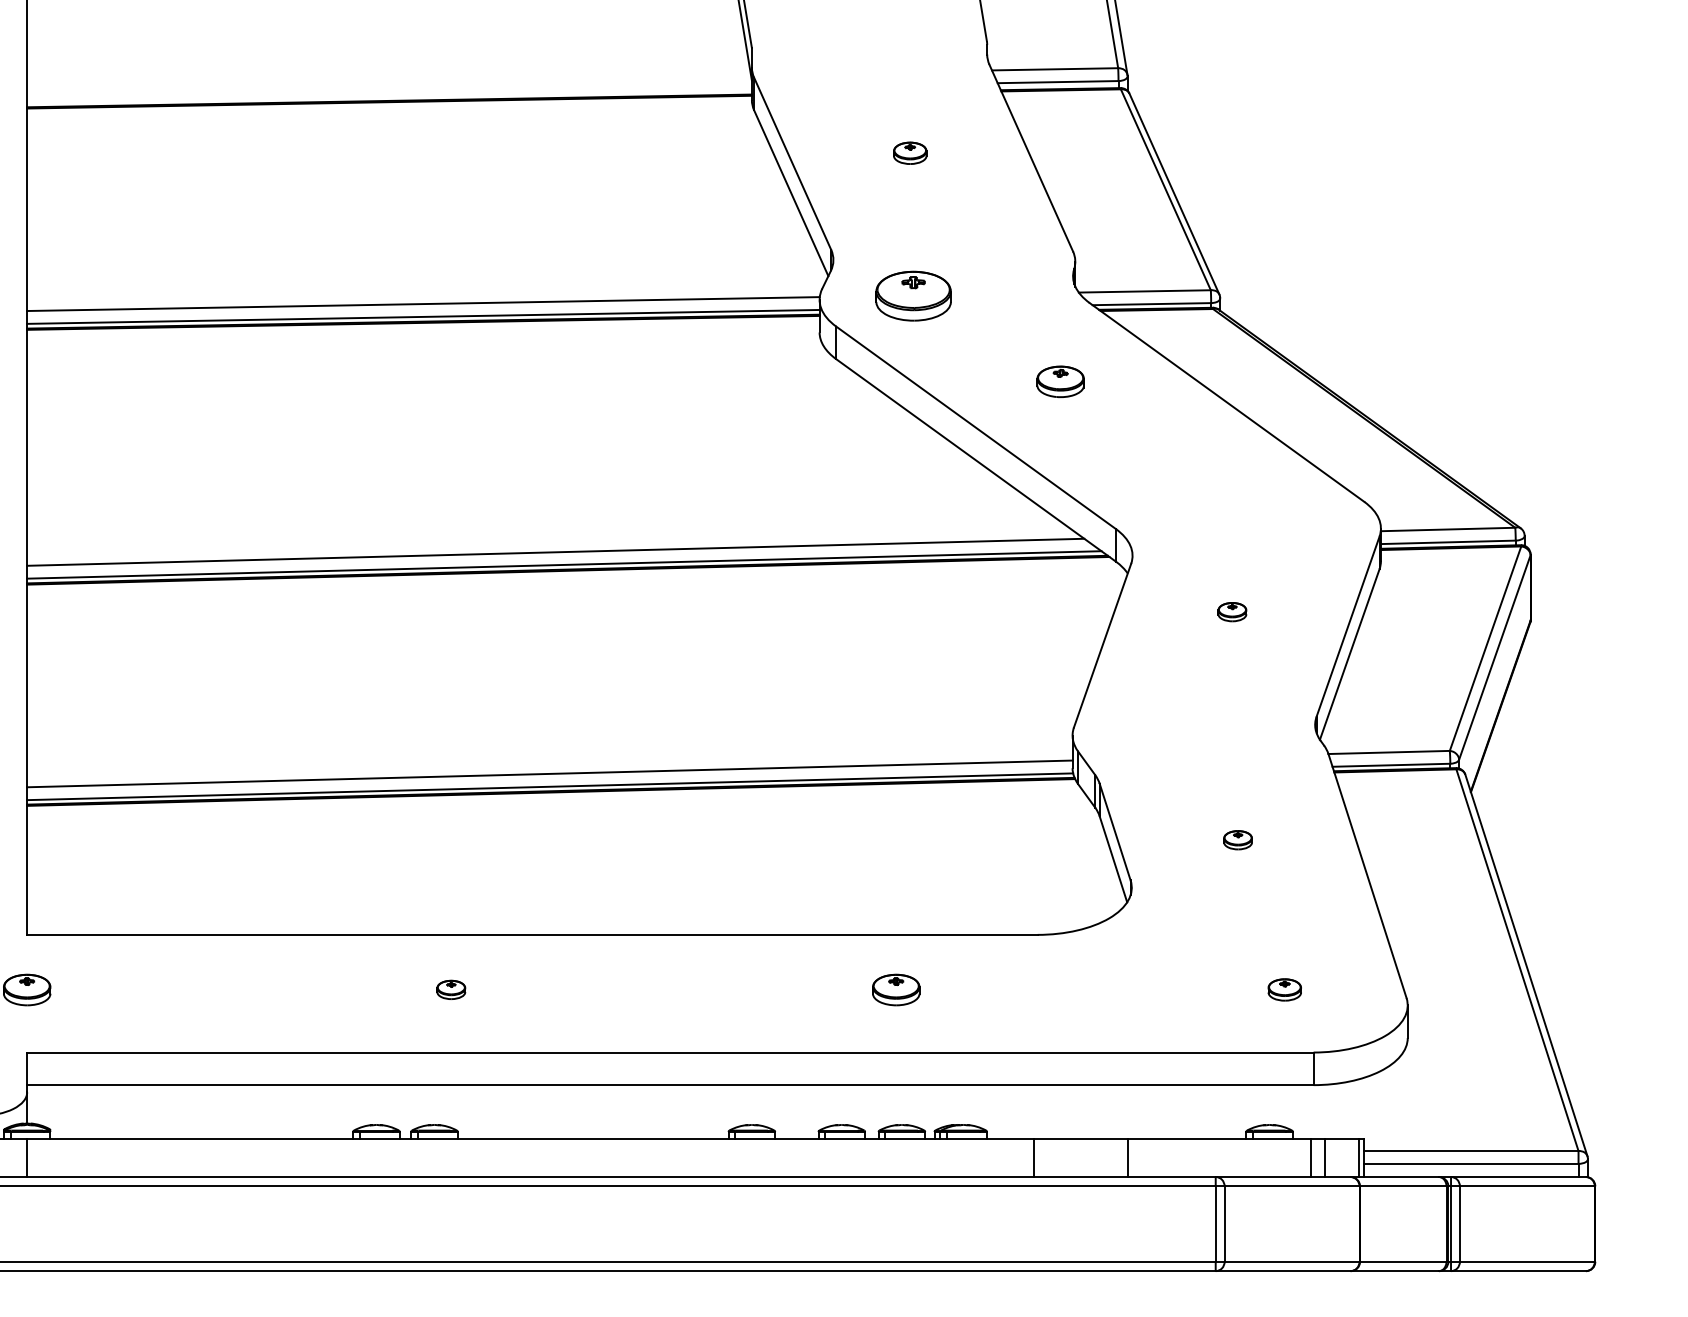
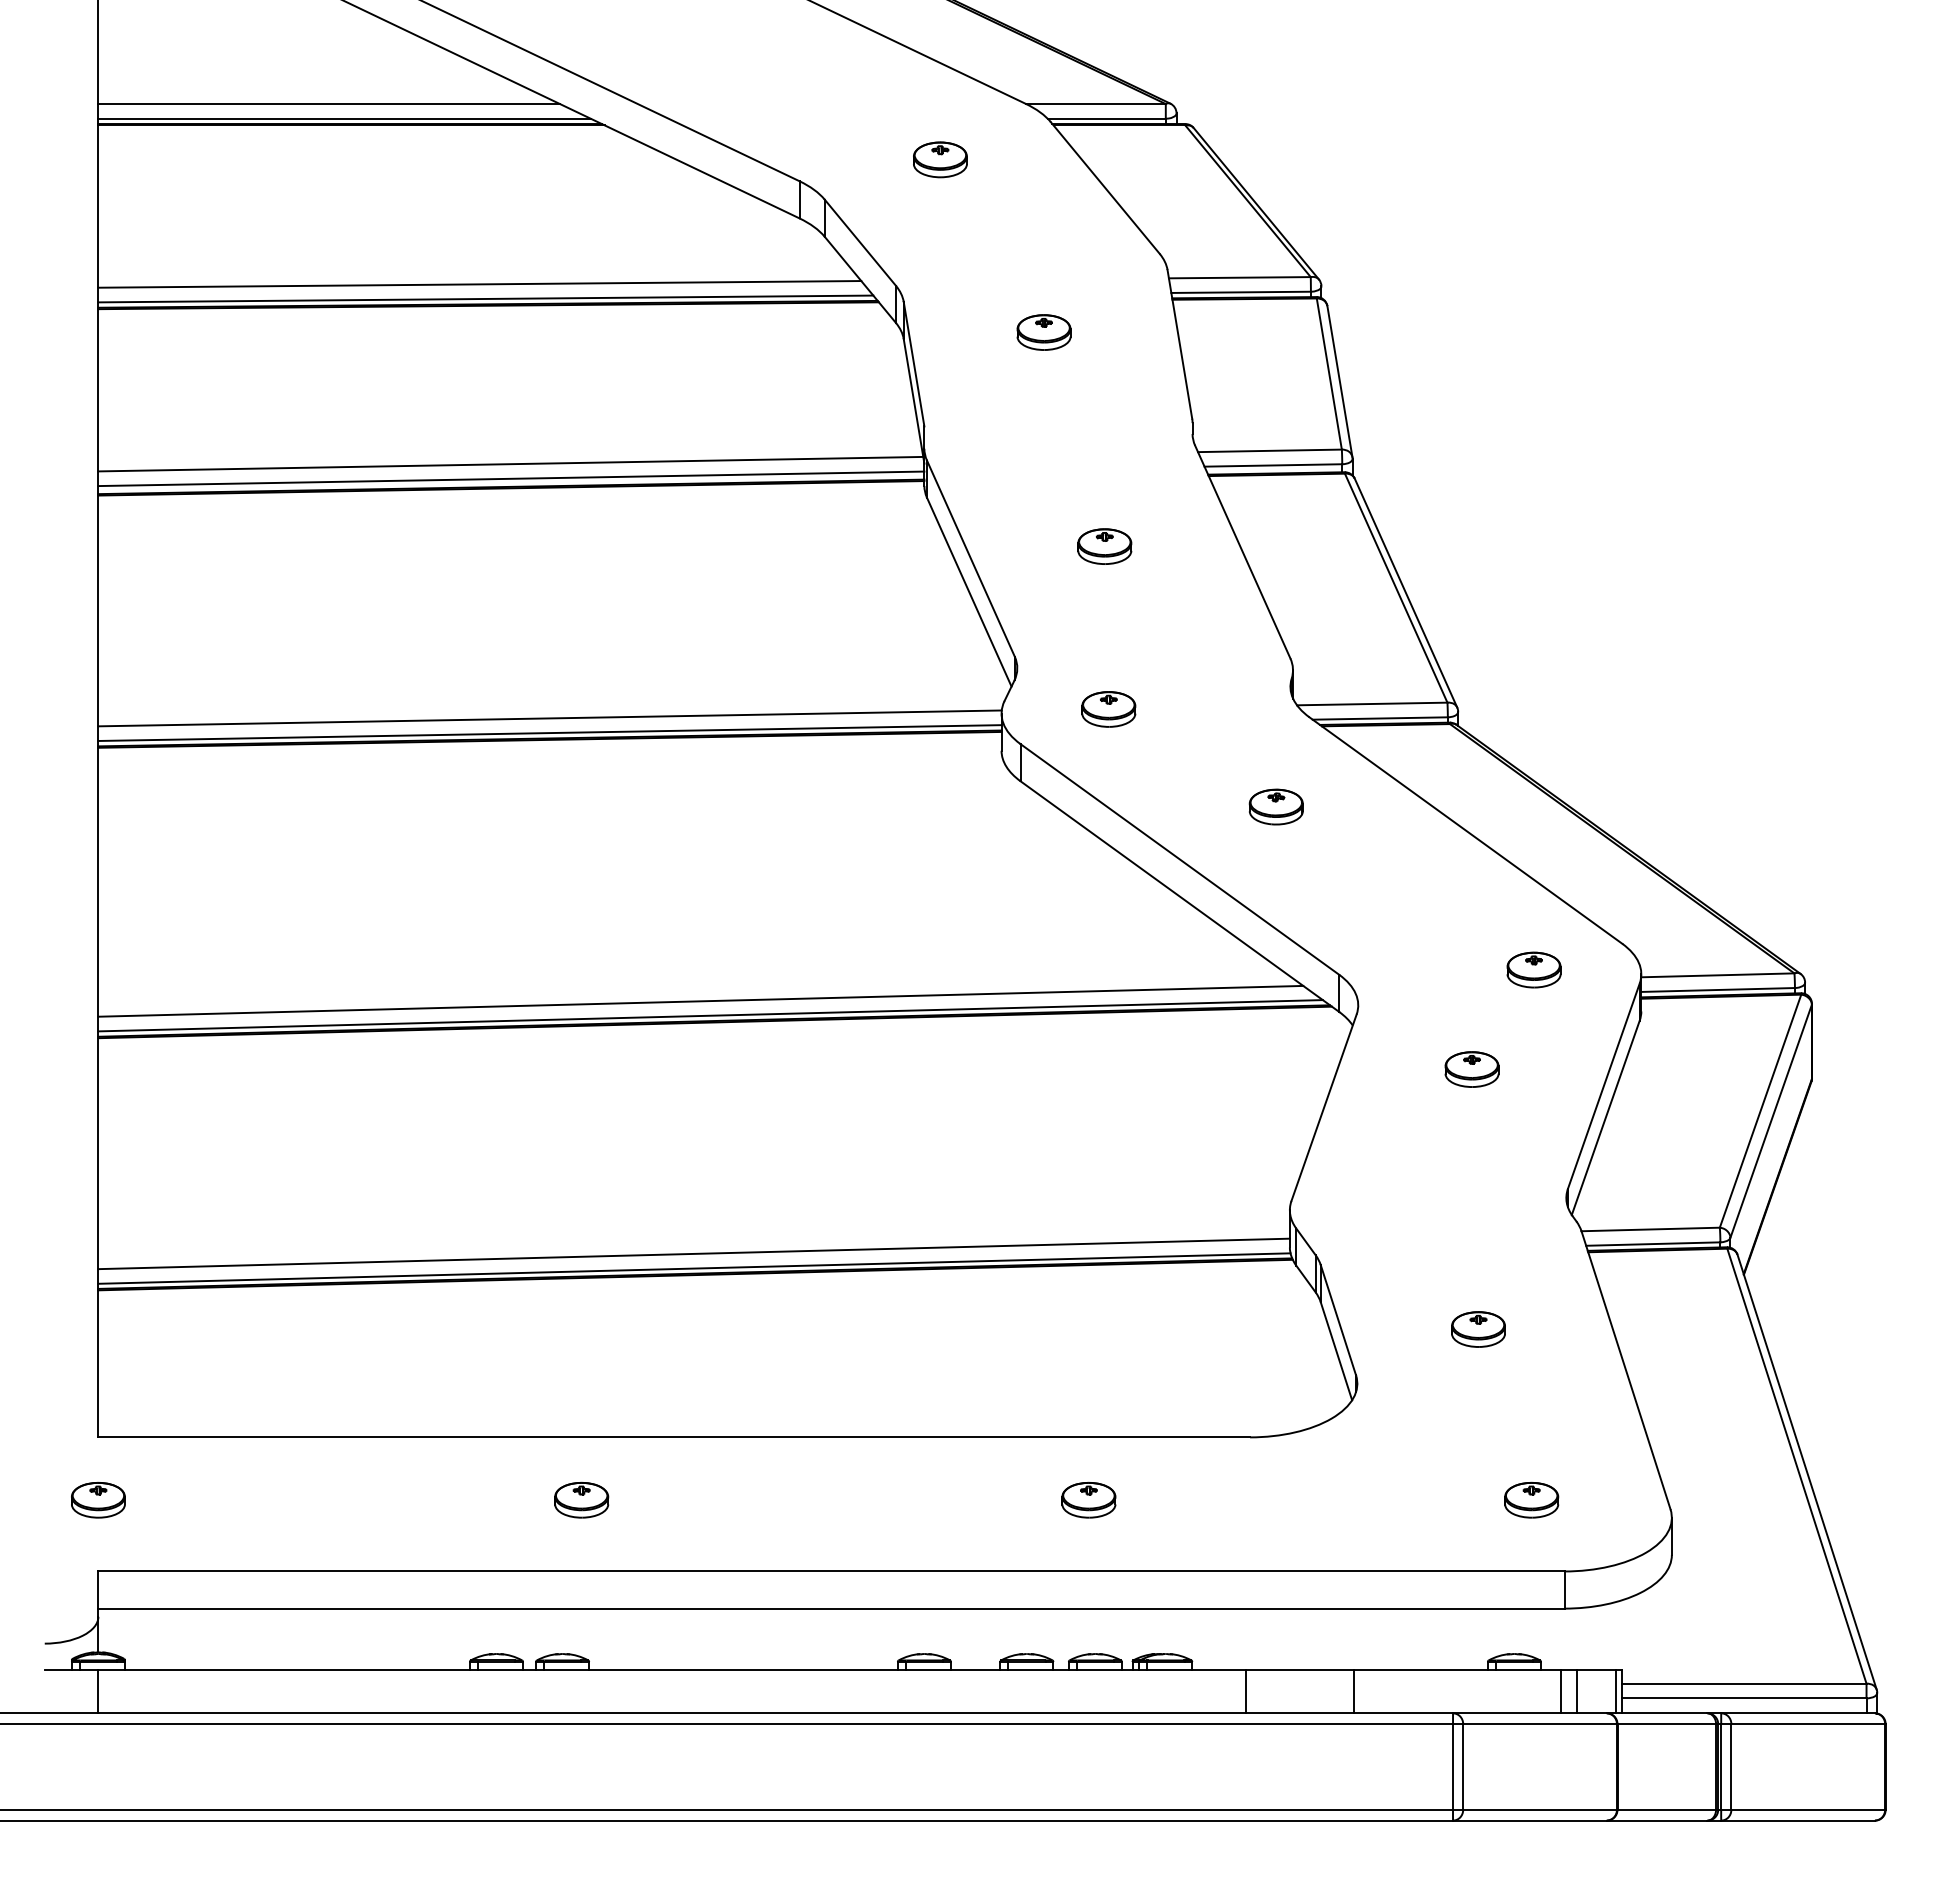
line: (388, 80) -> (510, 463), added
line: (389, 93) -> (511, 478), added
part: (909, 153) -> (1104, 546), size x1.43
part: (913, 296) -> (1108, 709), size x0.62
part: (1286, 524) -> (1533, 969), added
part: (1231, 612) -> (1471, 1069), size x1.67
part: (1238, 840) -> (1478, 1329), size x1.67
part: (451, 989) -> (581, 1499), size x1.67
part: (1284, 989) -> (1531, 1499), size x1.43

